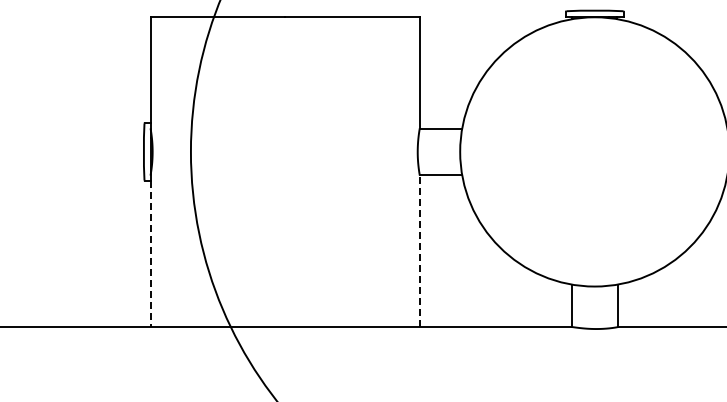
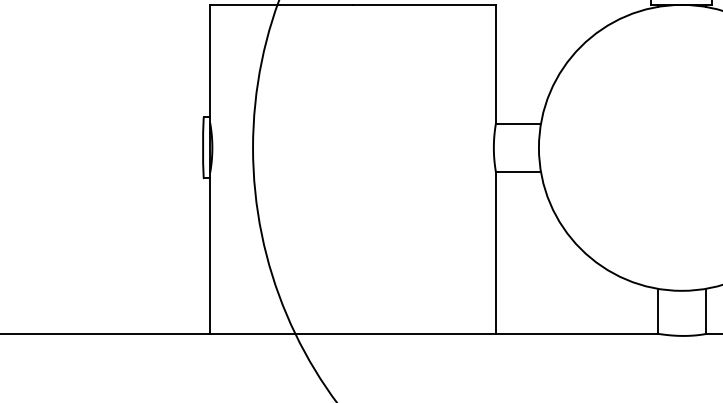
line: (419, 251) -> (495, 253), dashed -> solid
line: (150, 254) -> (210, 256), dashed -> solid

